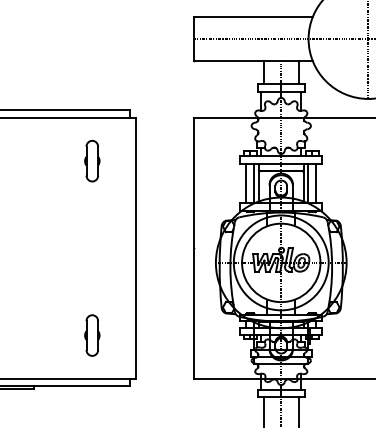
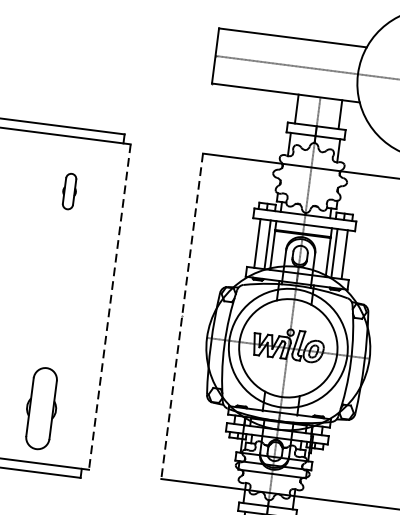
part: (92, 160) -> (69, 190), size x0.7
line: (135, 248) -> (109, 307), solid -> dashed
line: (194, 248) -> (182, 316), solid -> dashed
part: (92, 335) -> (41, 408), size x1.6

